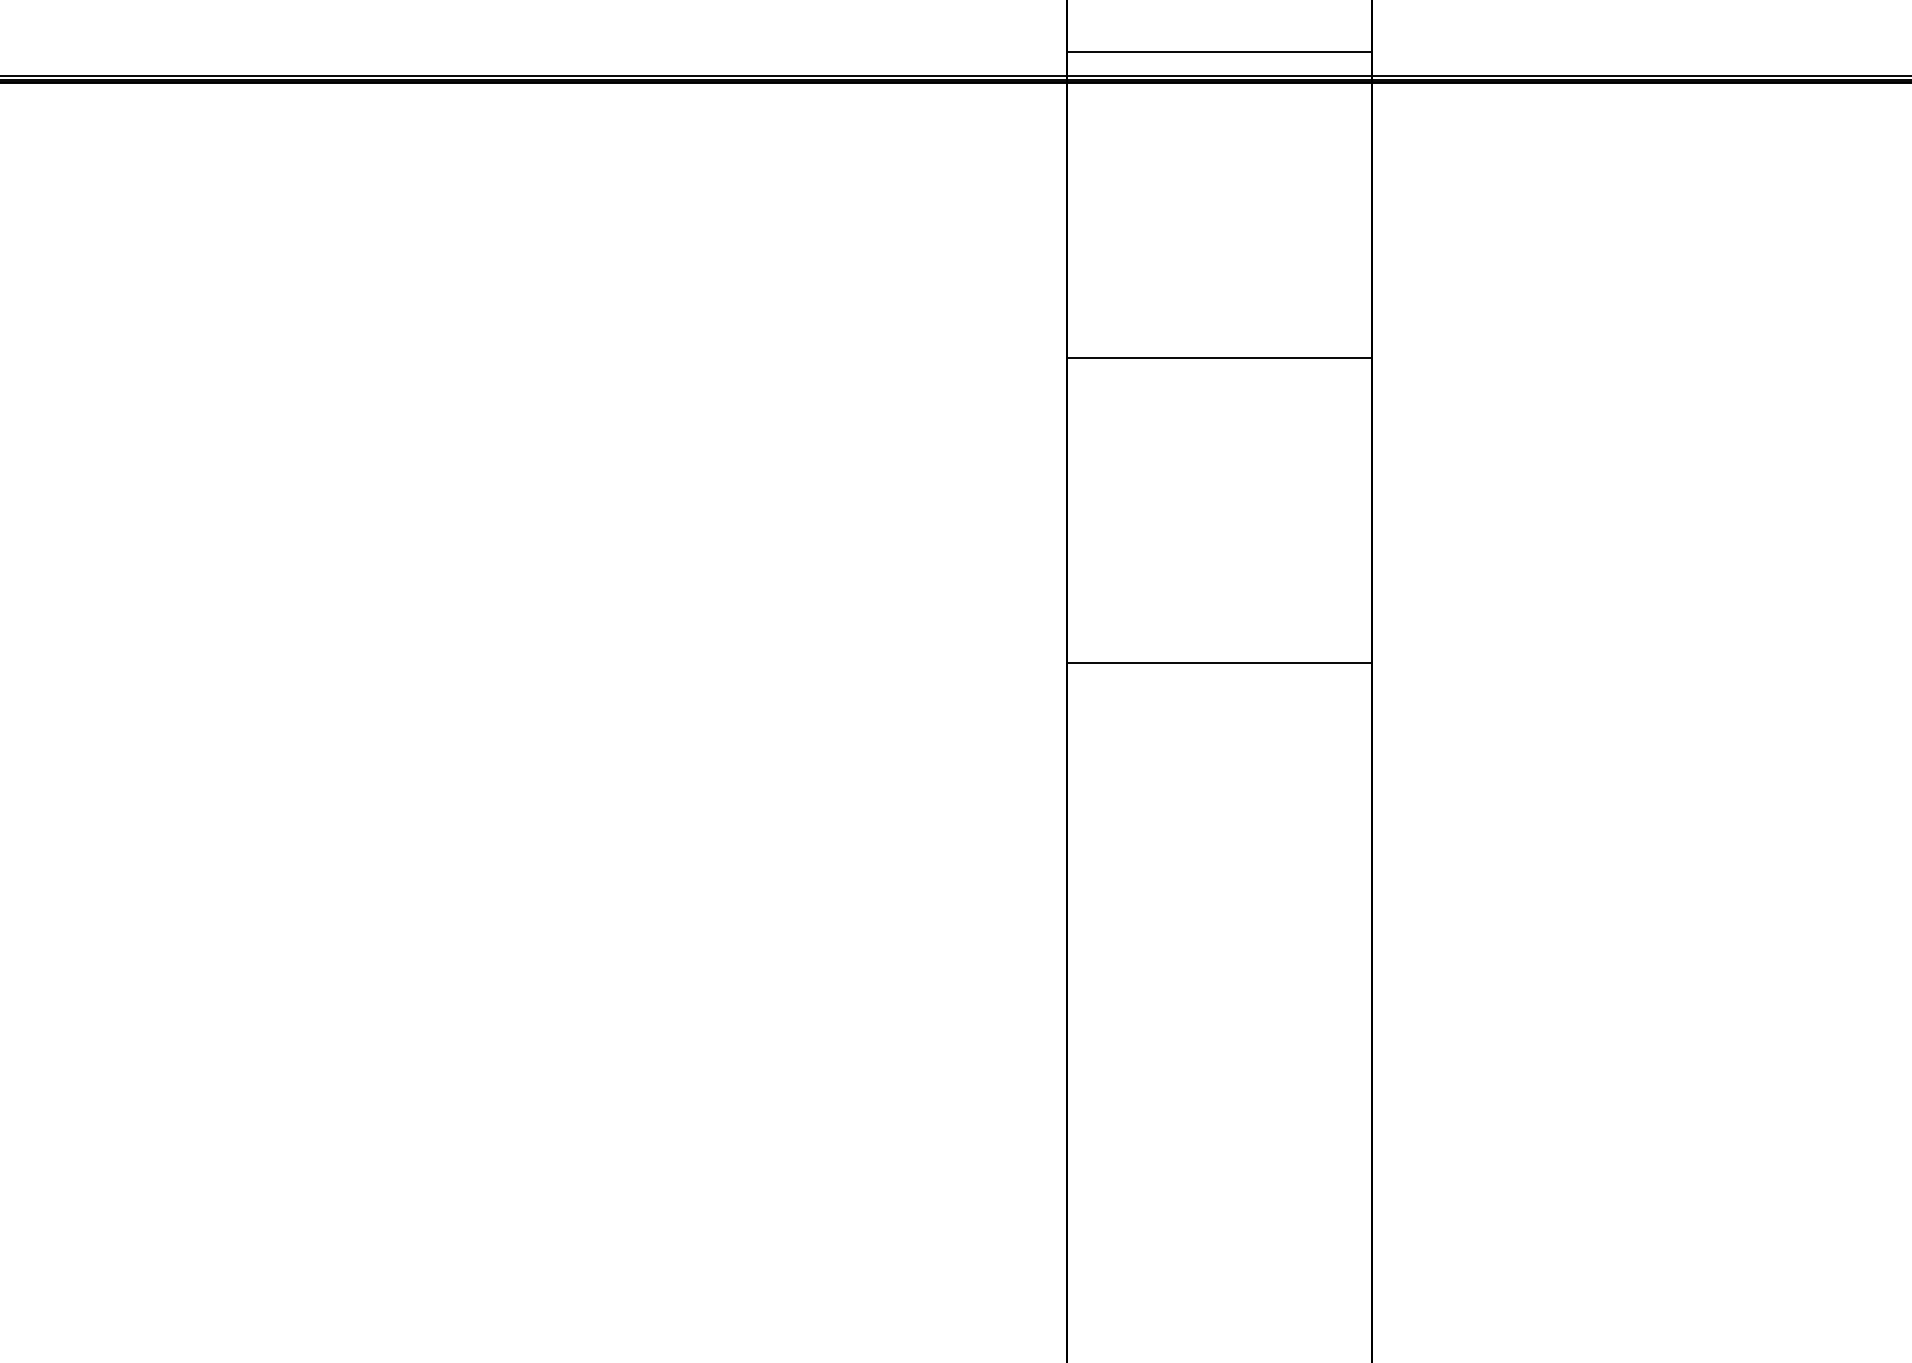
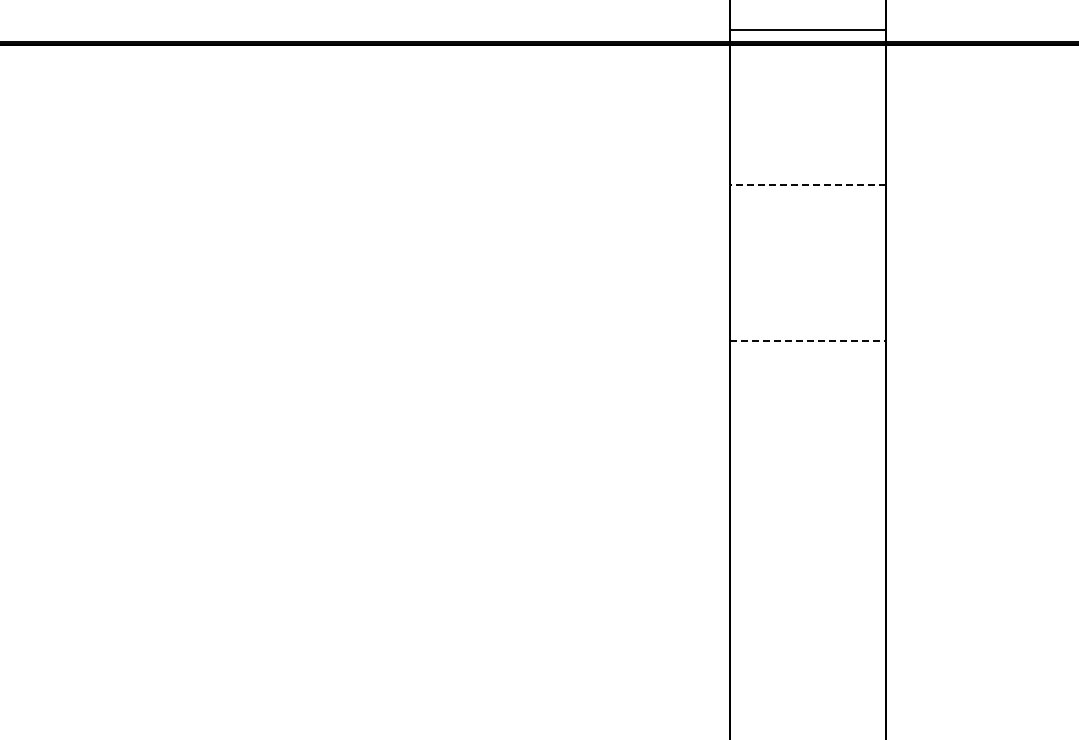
line: (1220, 358) -> (808, 185), solid -> dashed
line: (1220, 662) -> (808, 340), solid -> dashed

